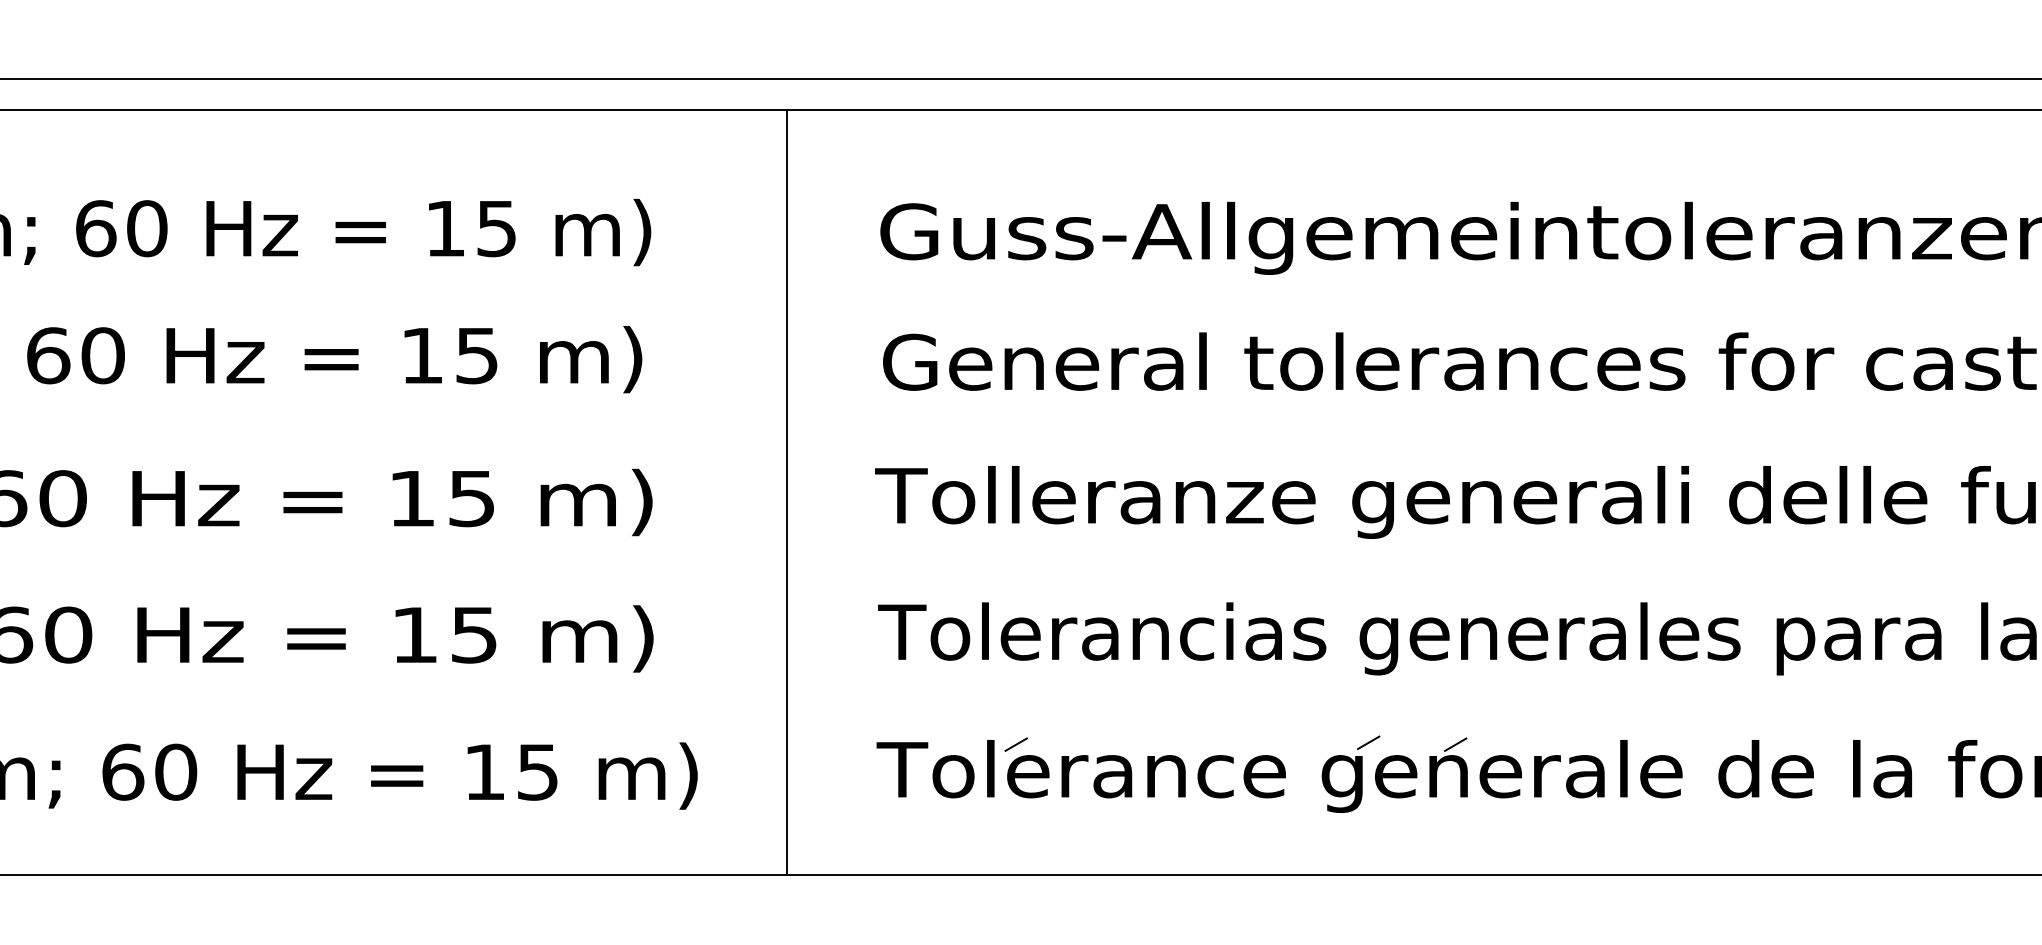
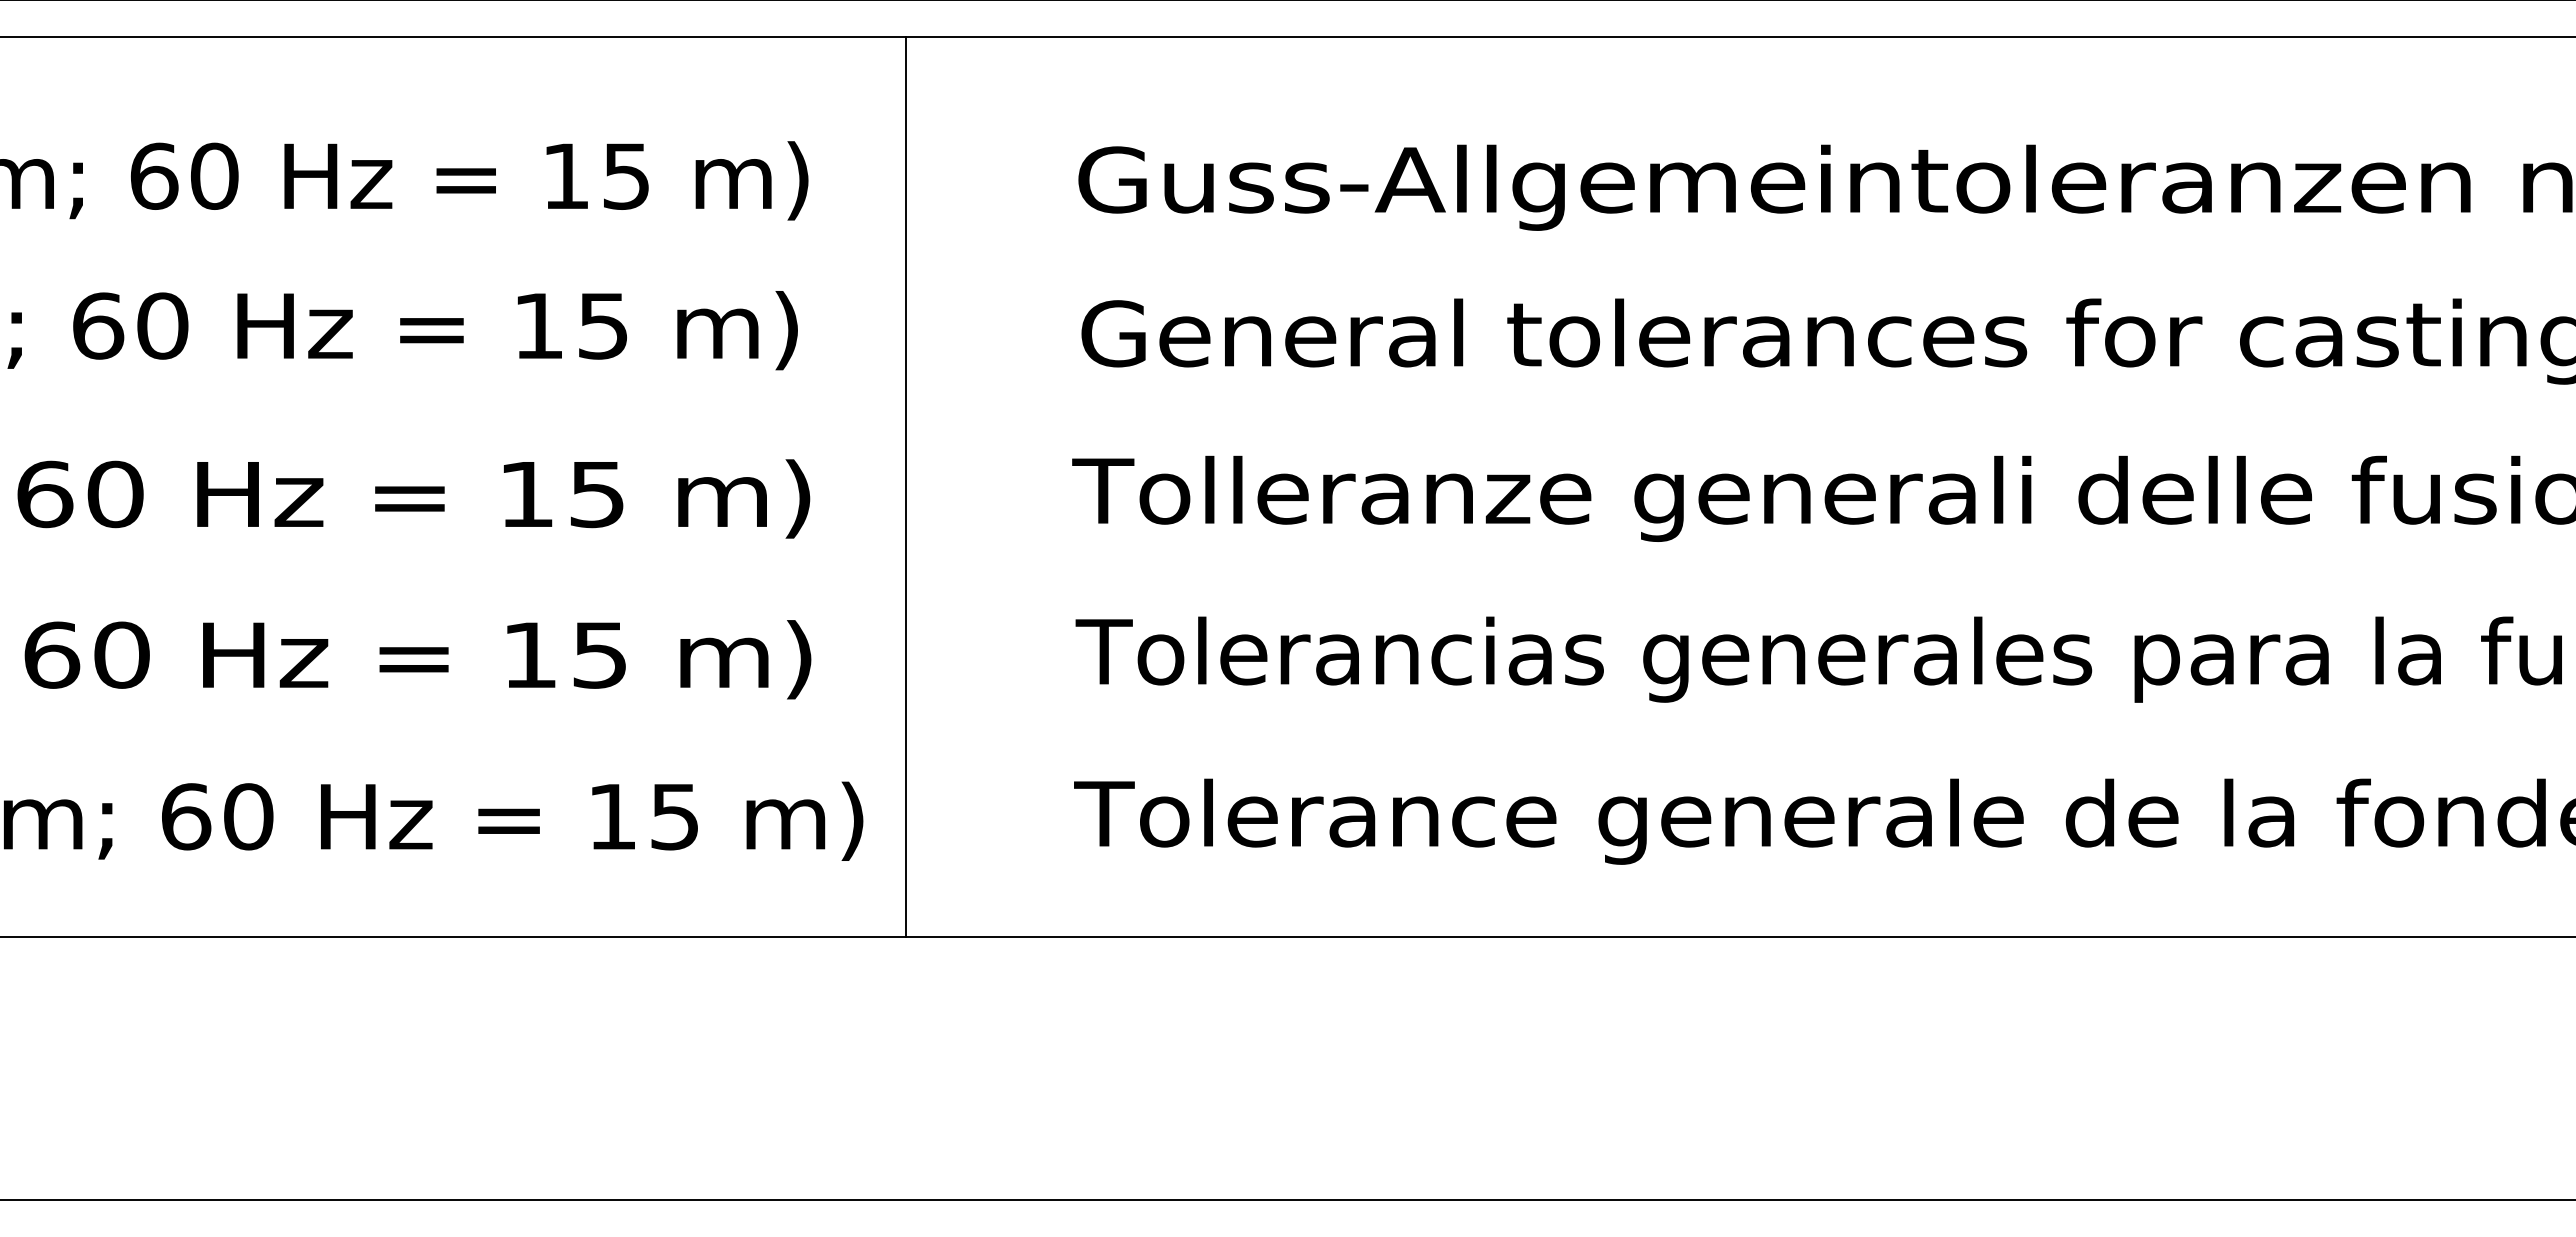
line: (787, 492) -> (906, 487), moved
line: (1368, 742) -> (1653, 781), removed
line: (1016, 744) -> (1238, 784), removed
line: (1454, 744) -> (1755, 784), removed

